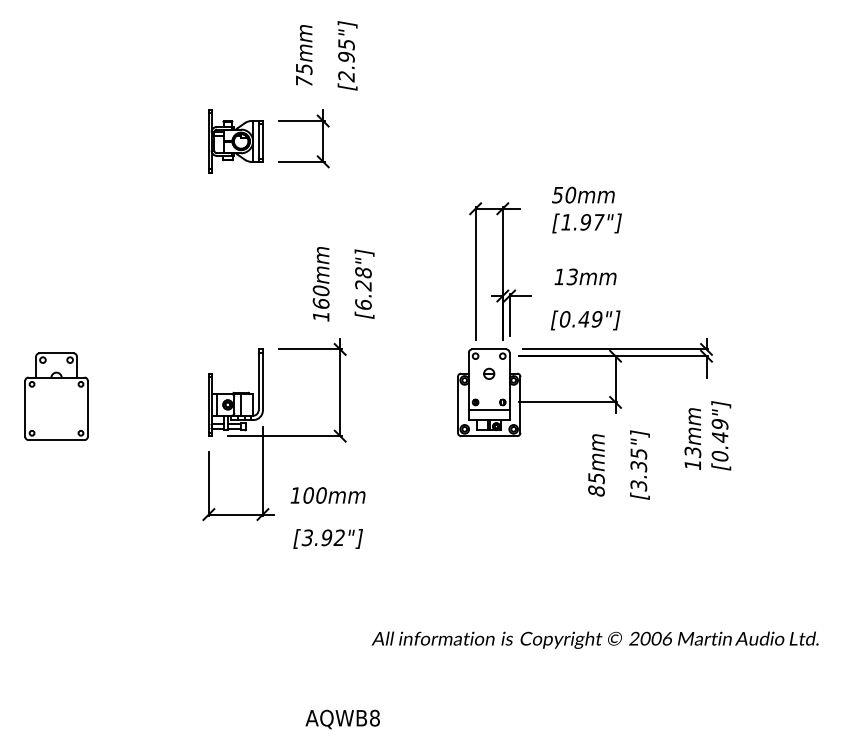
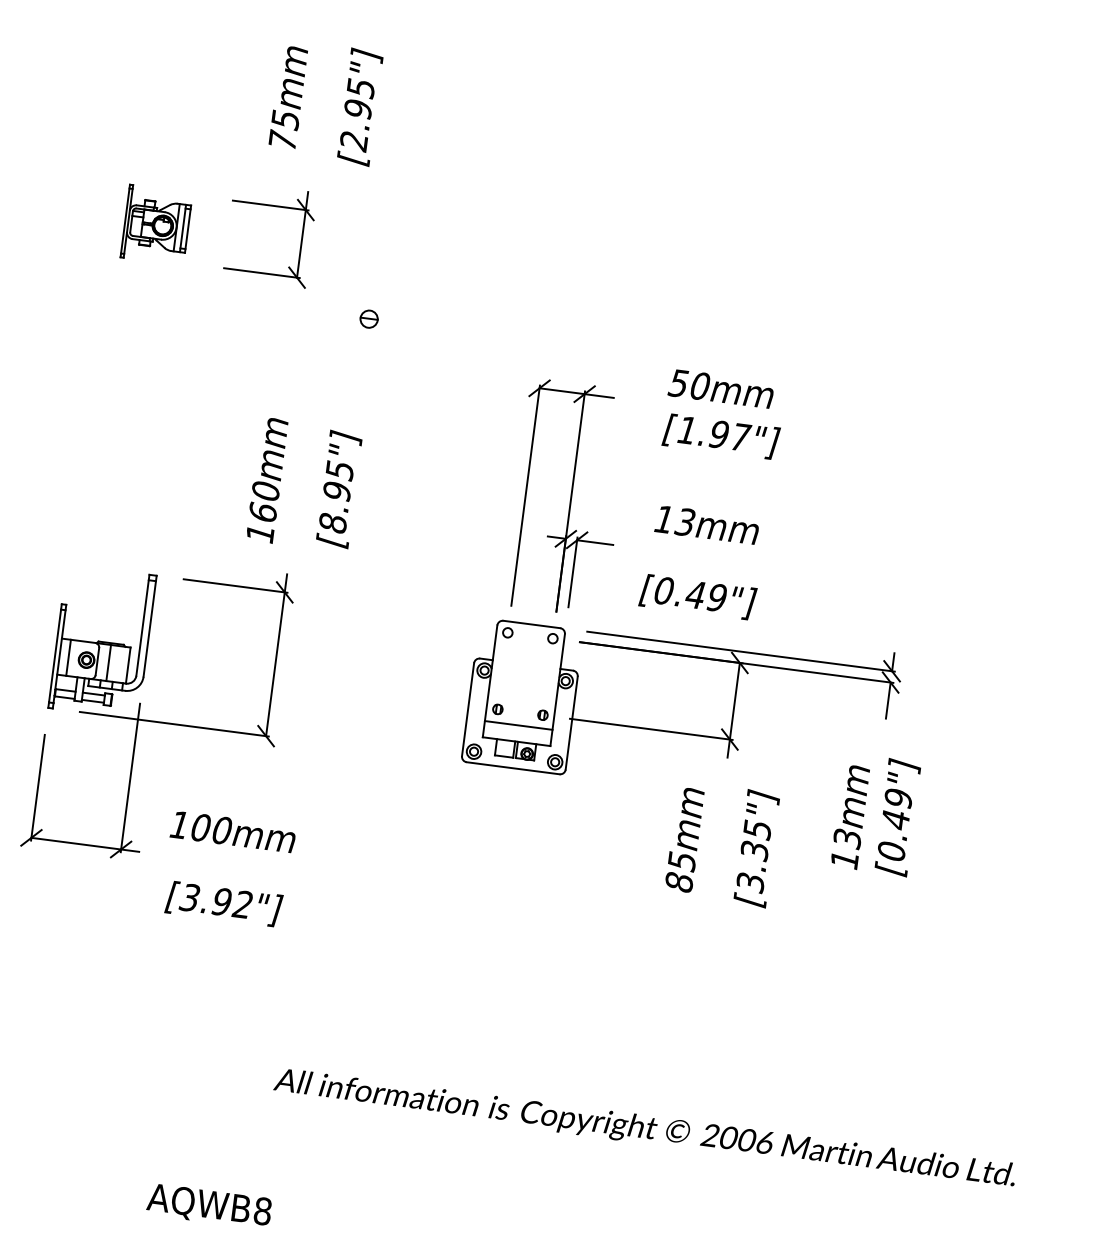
part: (235, 141) -> (155, 225), size x0.7
text: (363, 288) -> (336, 496), [6.28"] -> [8.95"]
part: (489, 373) -> (369, 318), moved

